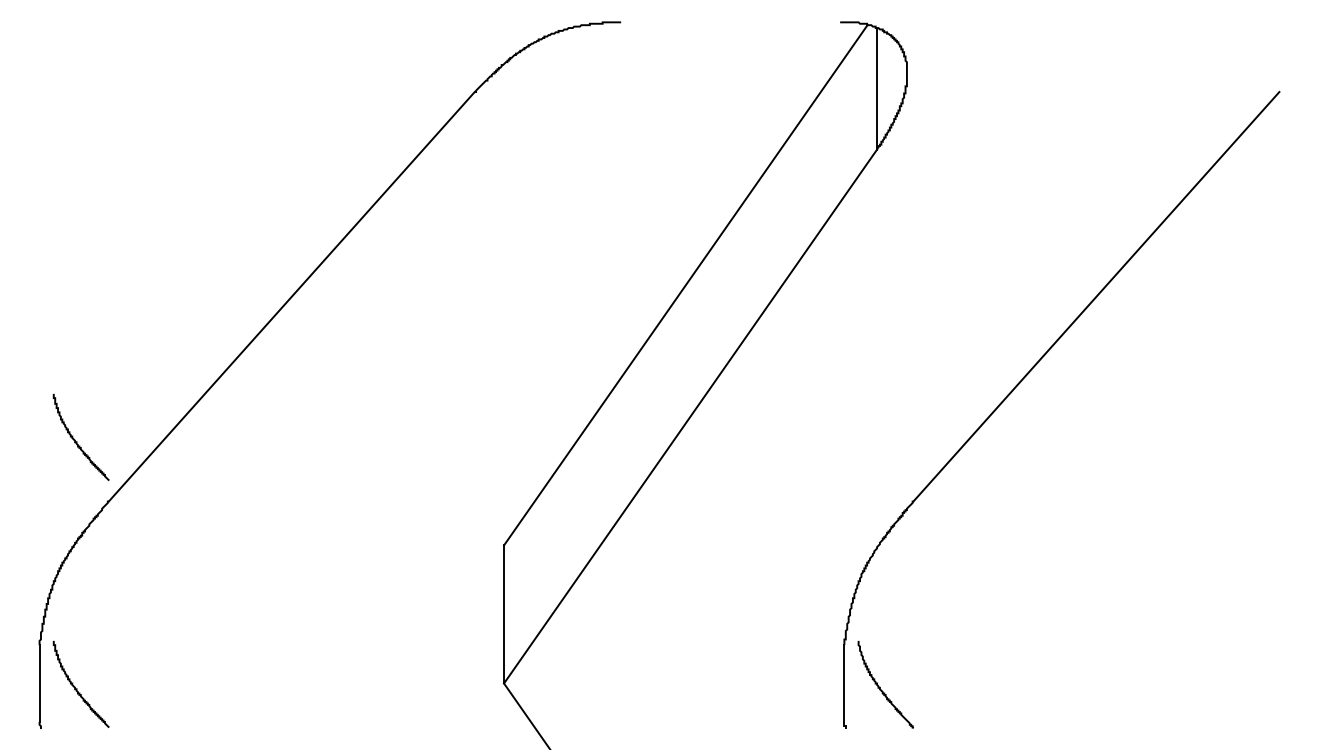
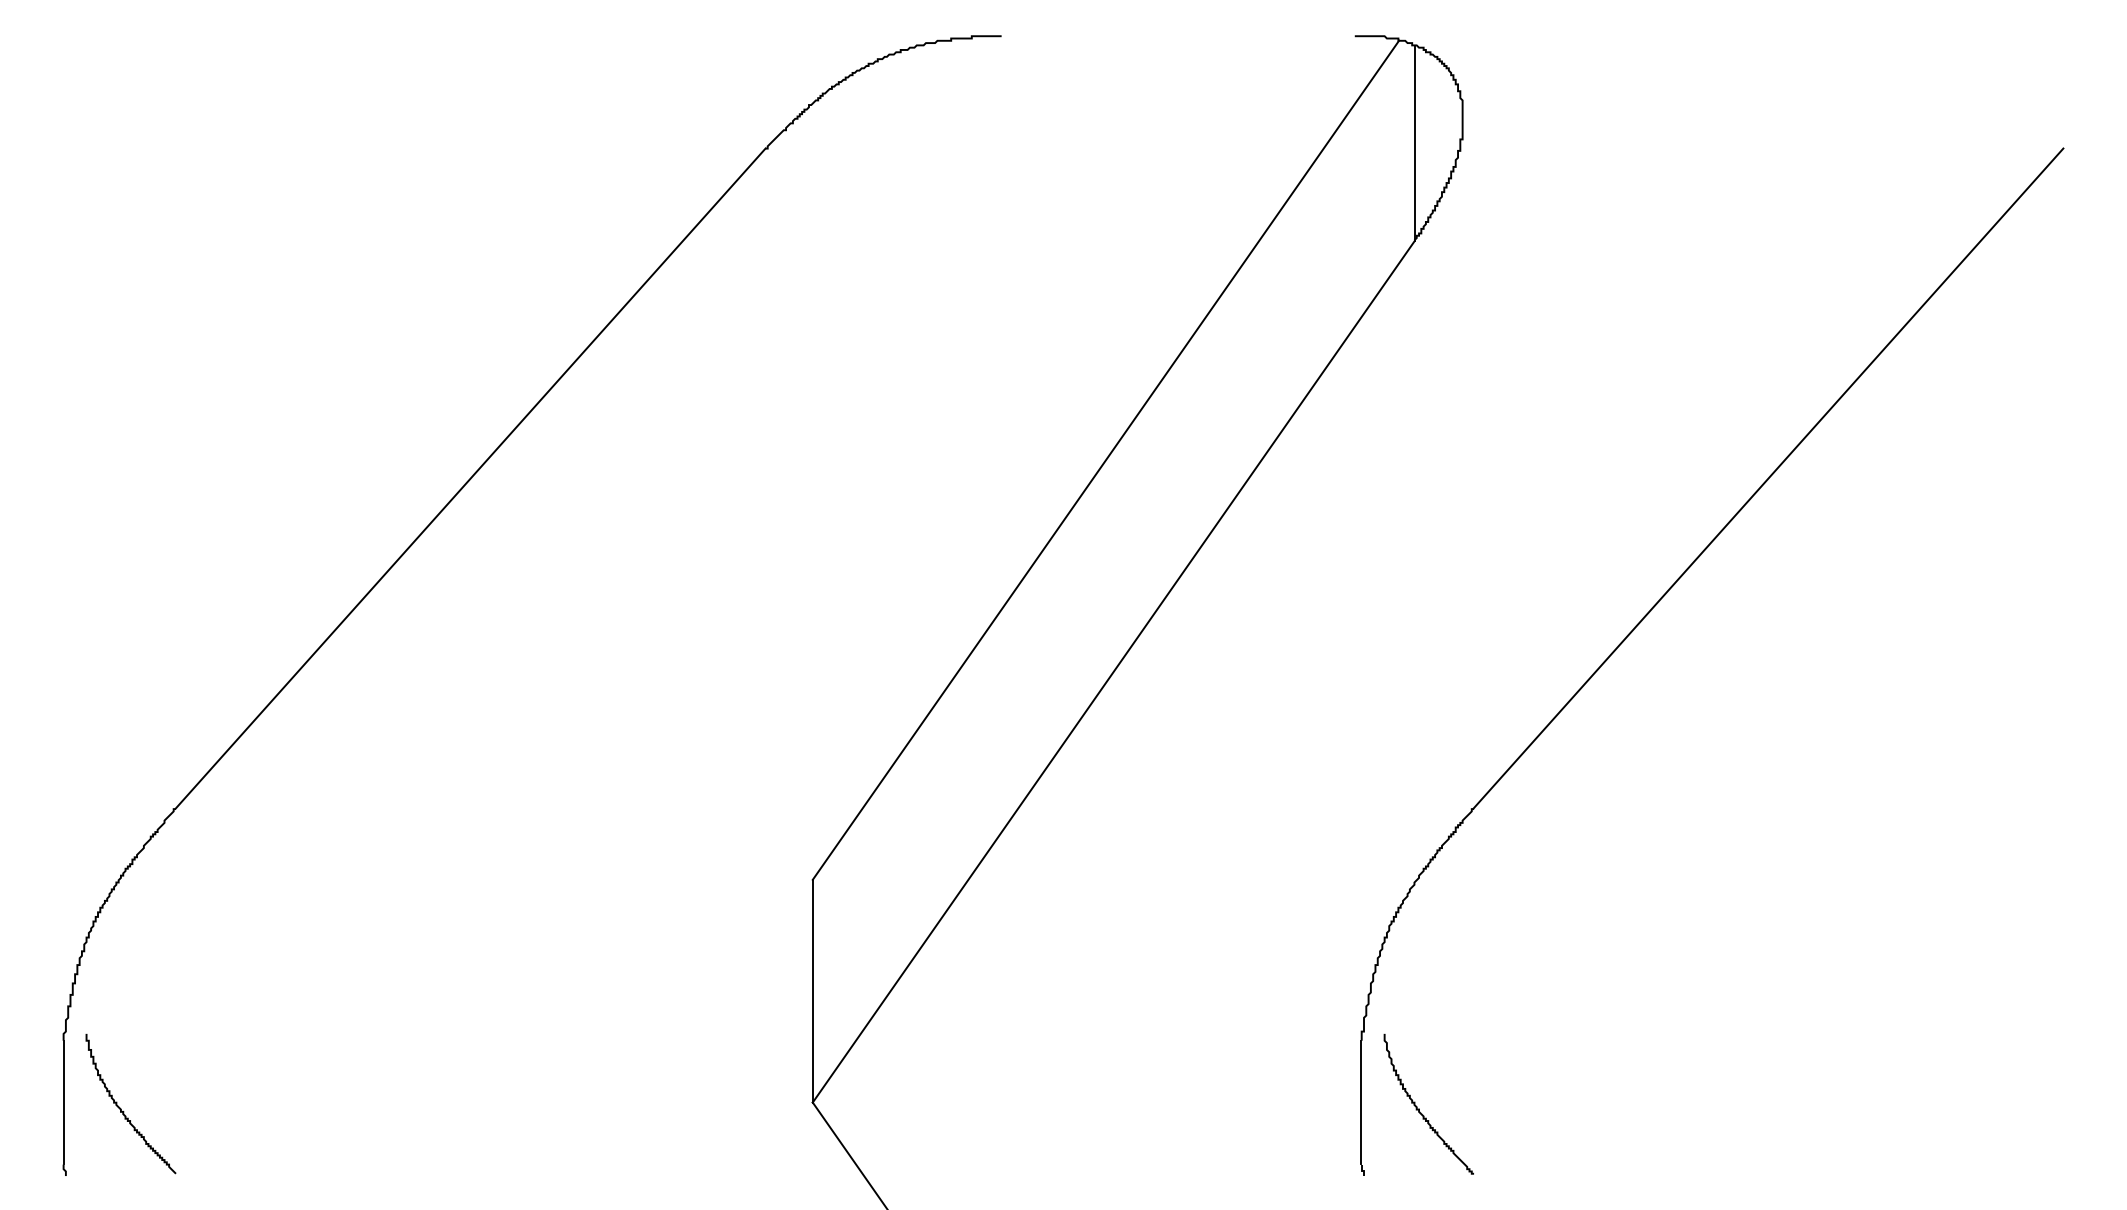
curve: (77, 441) -> (124, 712), removed

